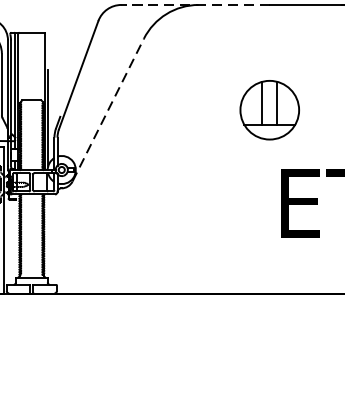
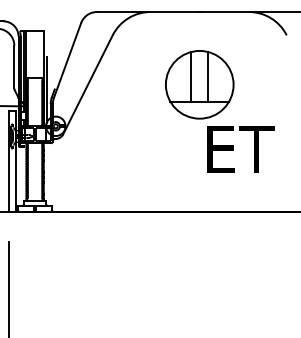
line: (194, 5) -> (147, 12), dashed -> solid
line: (109, 109) -> (88, 84), dashed -> solid
part: (269, 109) -> (199, 84), size x1.67

